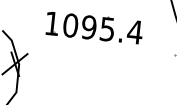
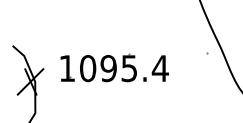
part: (94, 27) -> (114, 67), moved

